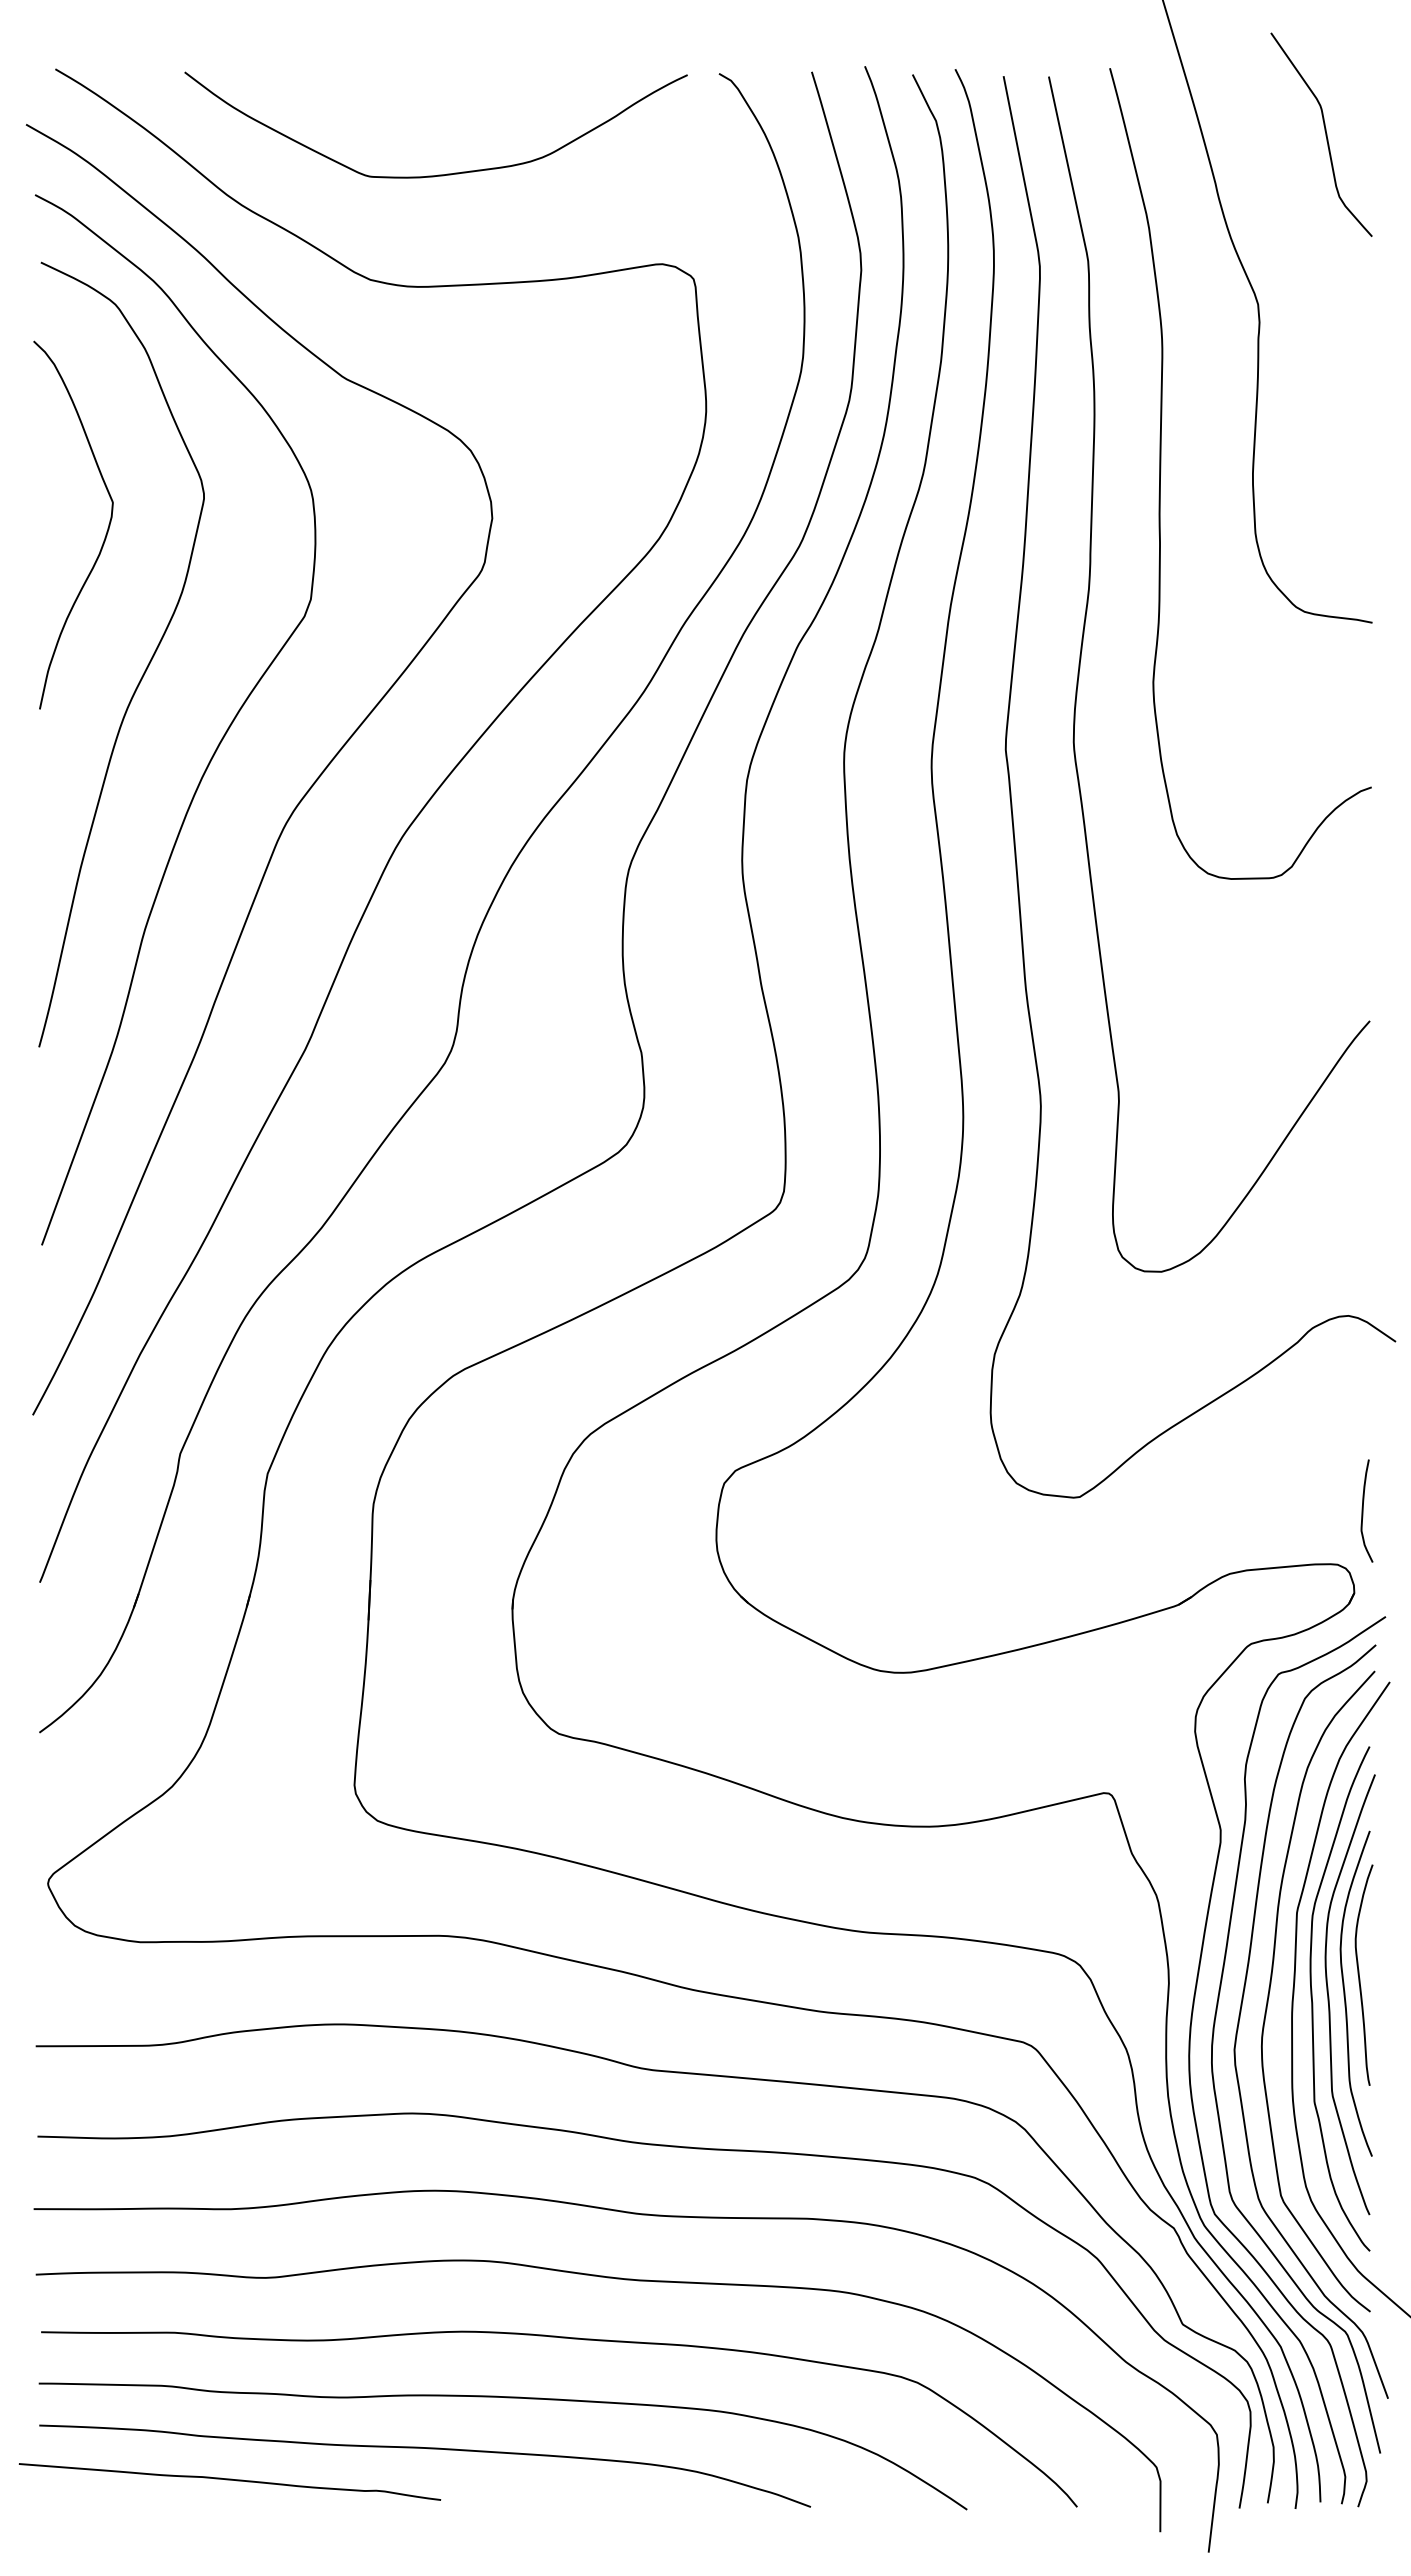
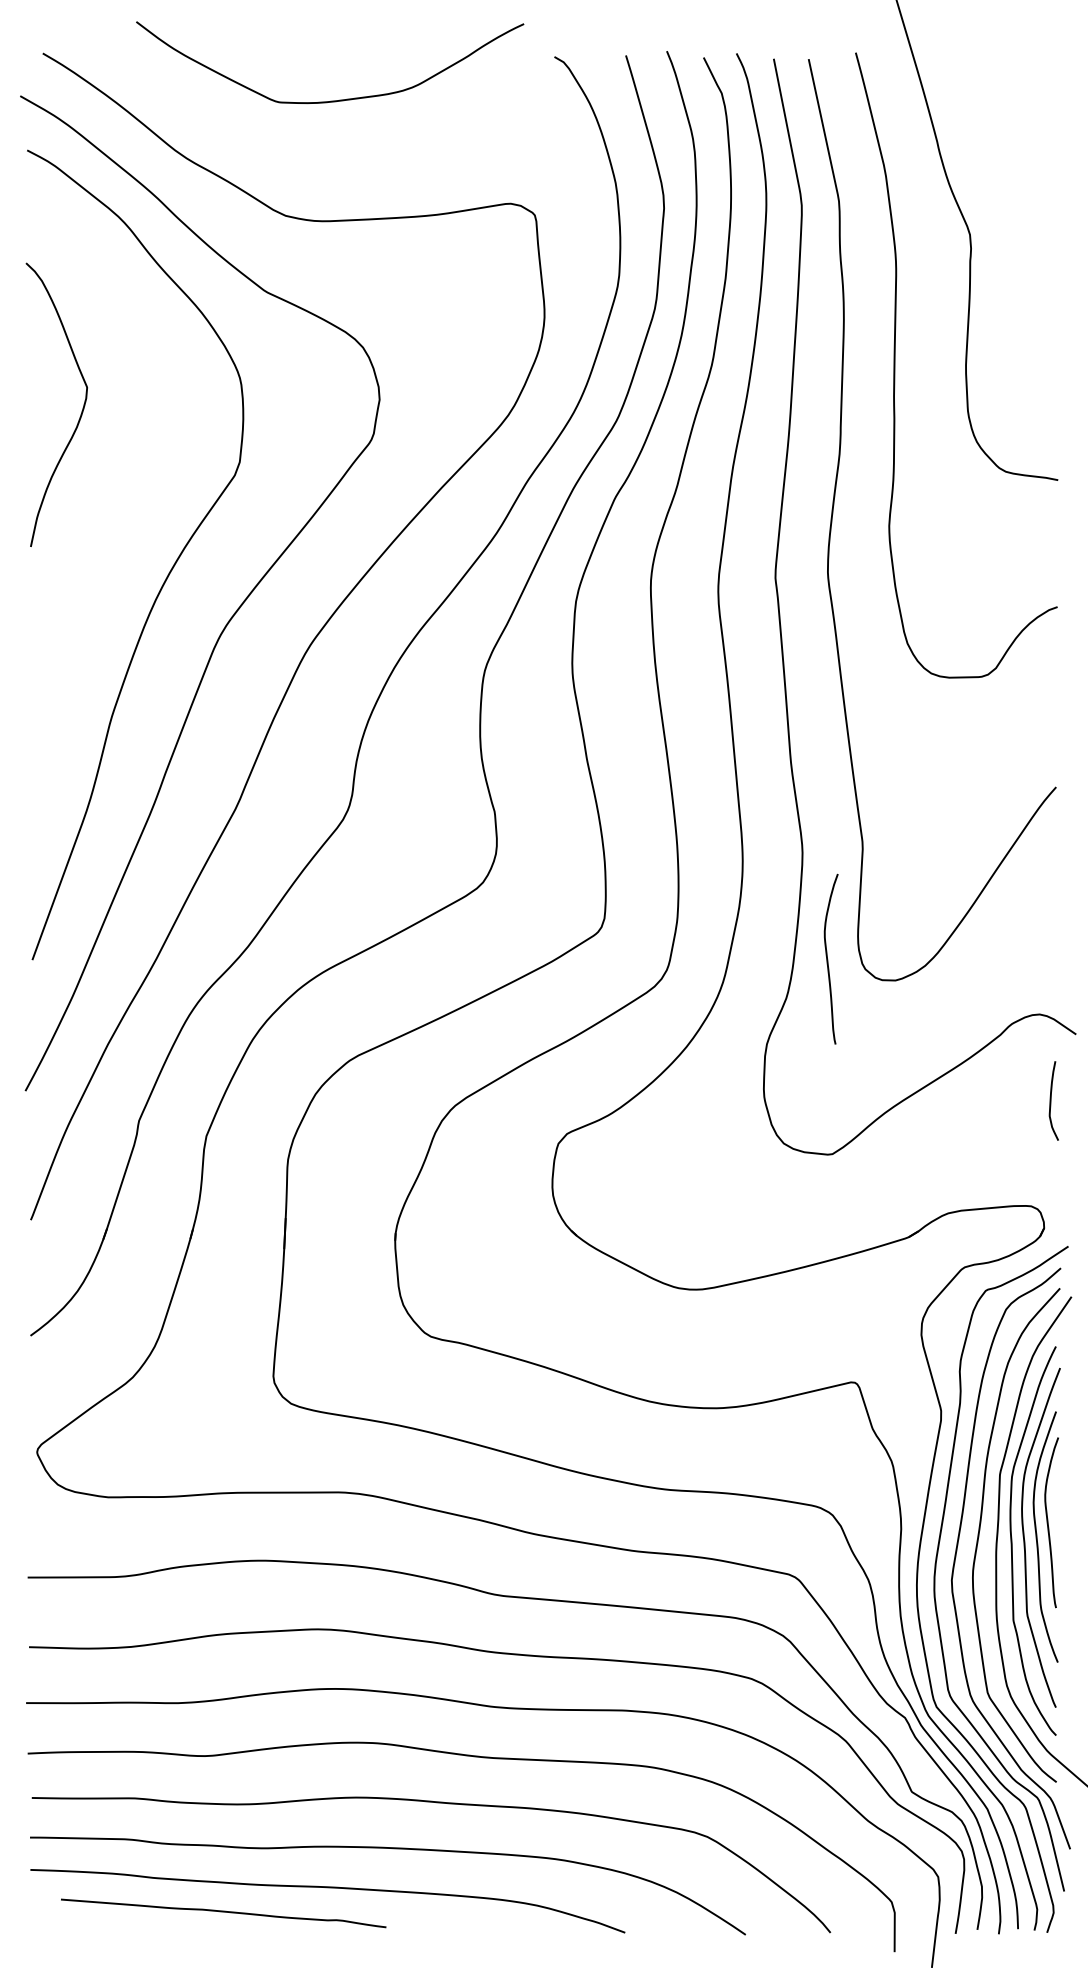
curve: (1325, 134) -> (1021, 103), removed
curve: (438, 174) -> (332, 100), moved
curve: (146, 666) -> (113, 513), removed
curve: (1073, 1243) -> (827, 958), added
curve: (1363, 1510) -> (1051, 1100), moved
curve: (229, 2480) -> (223, 1912), moved

